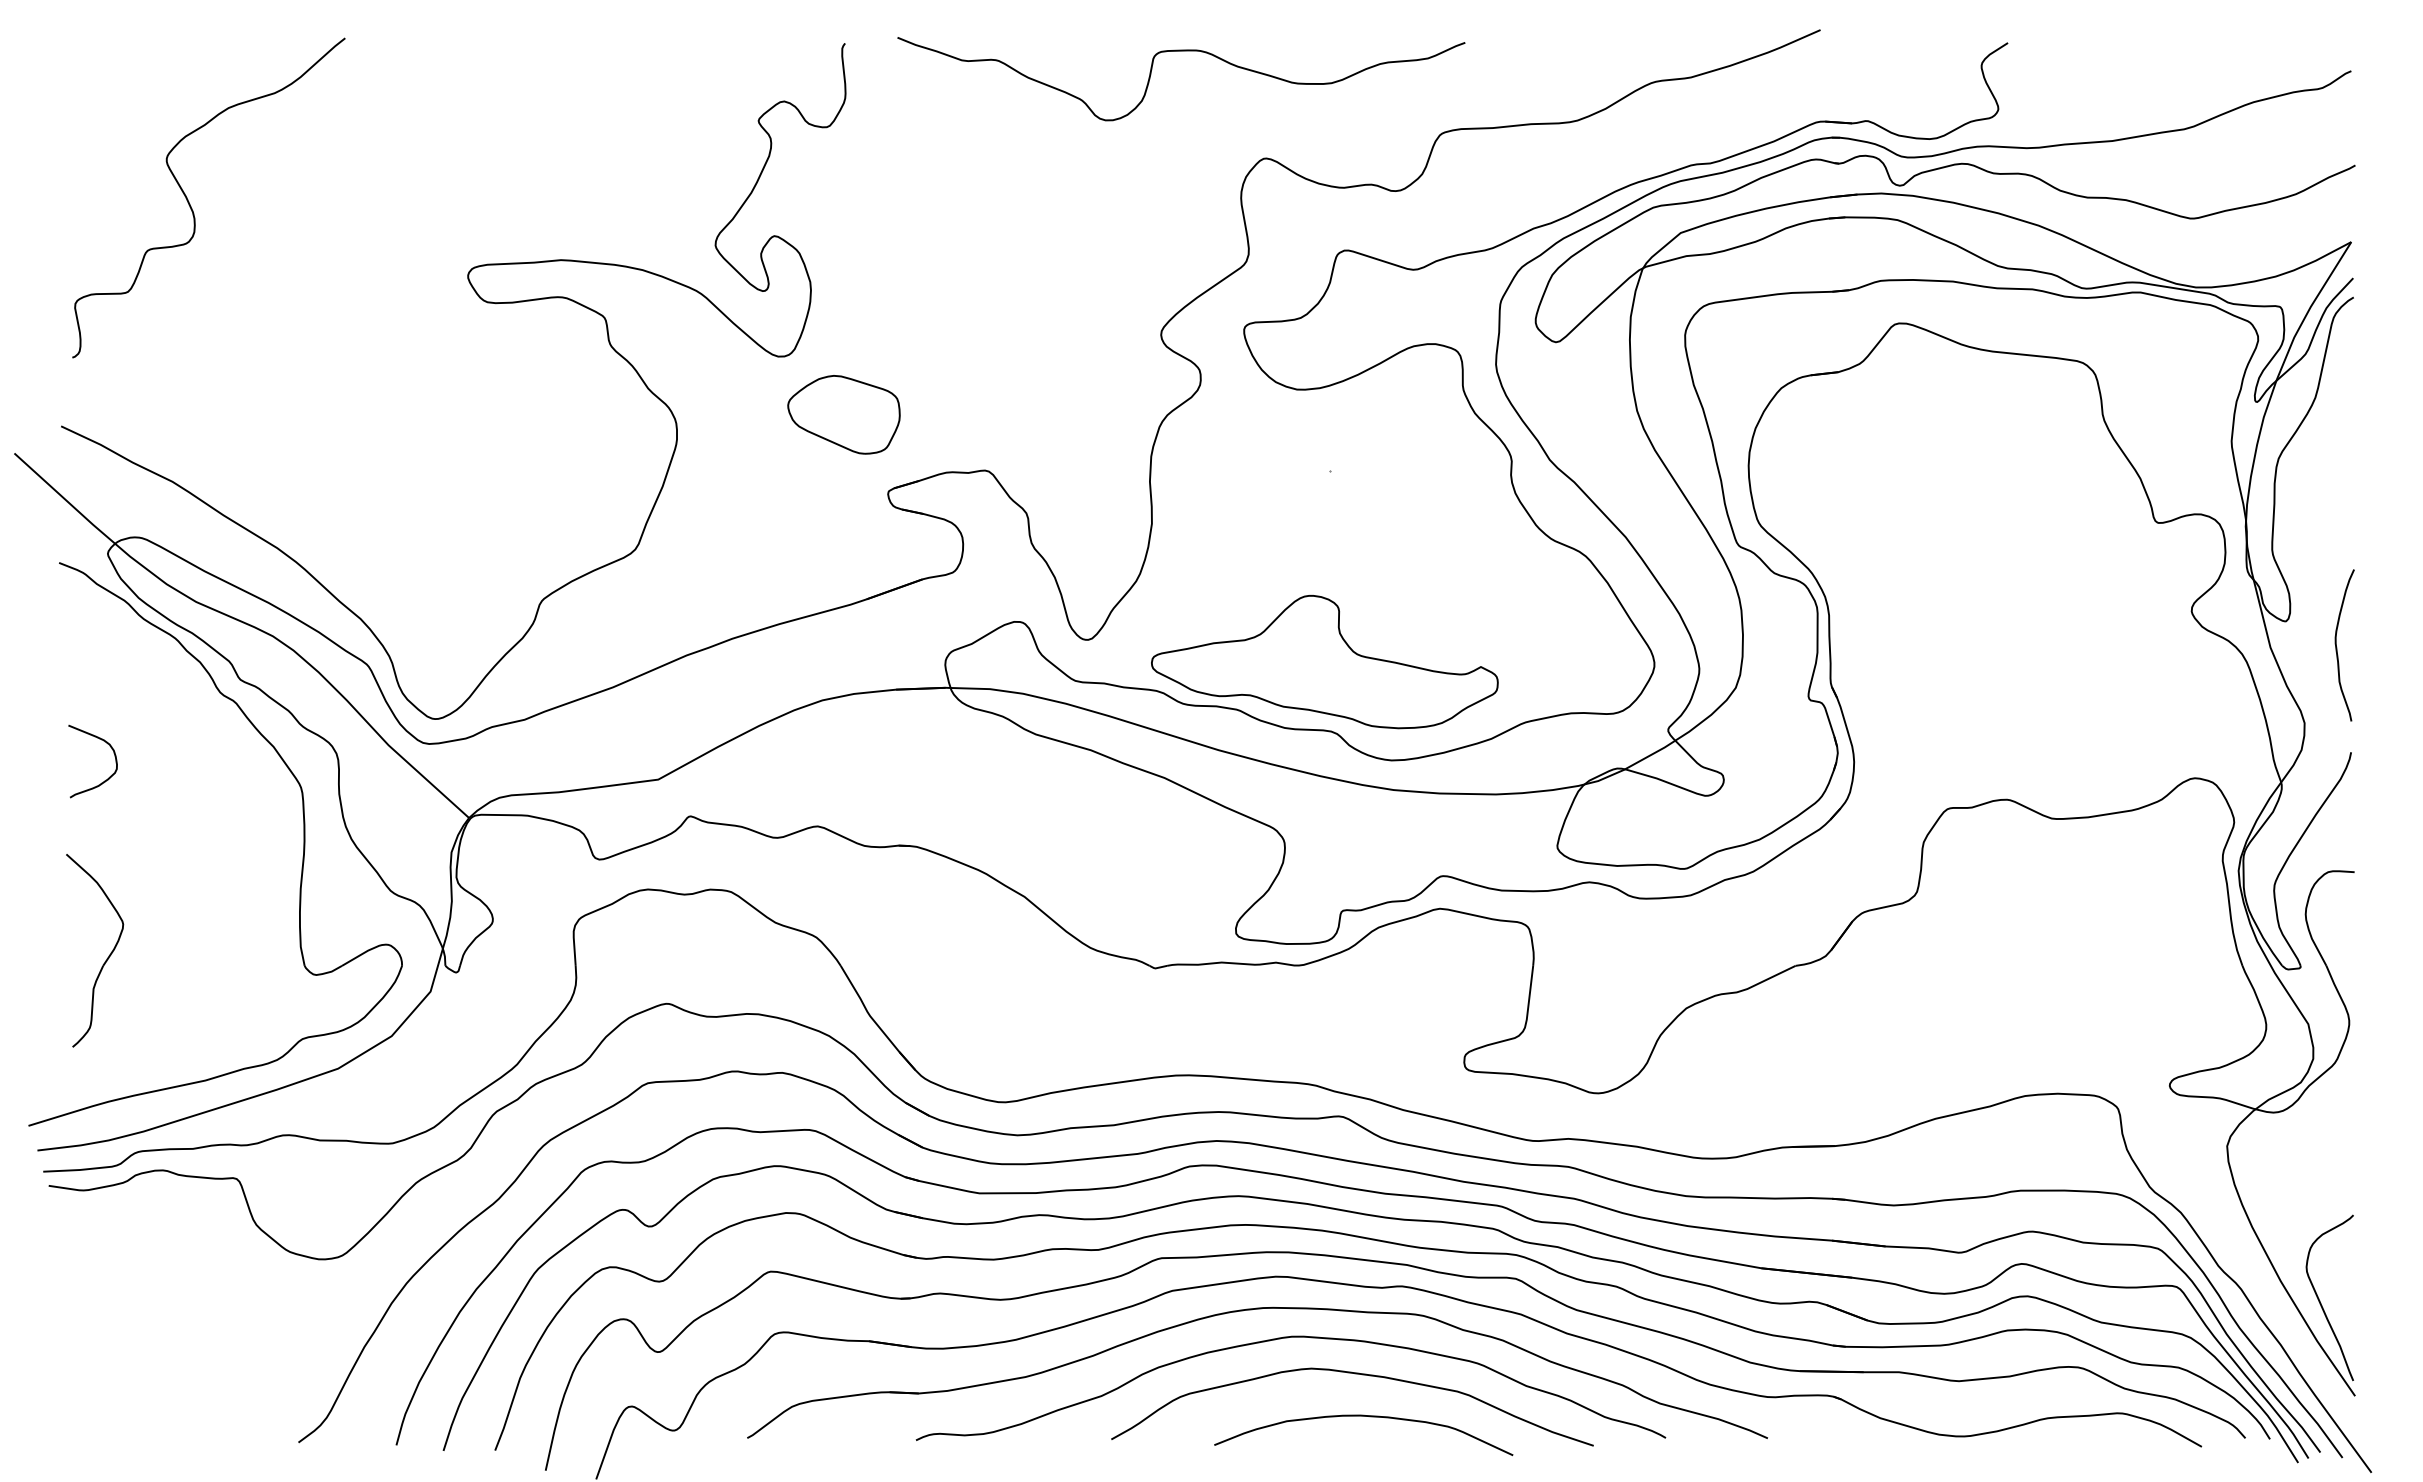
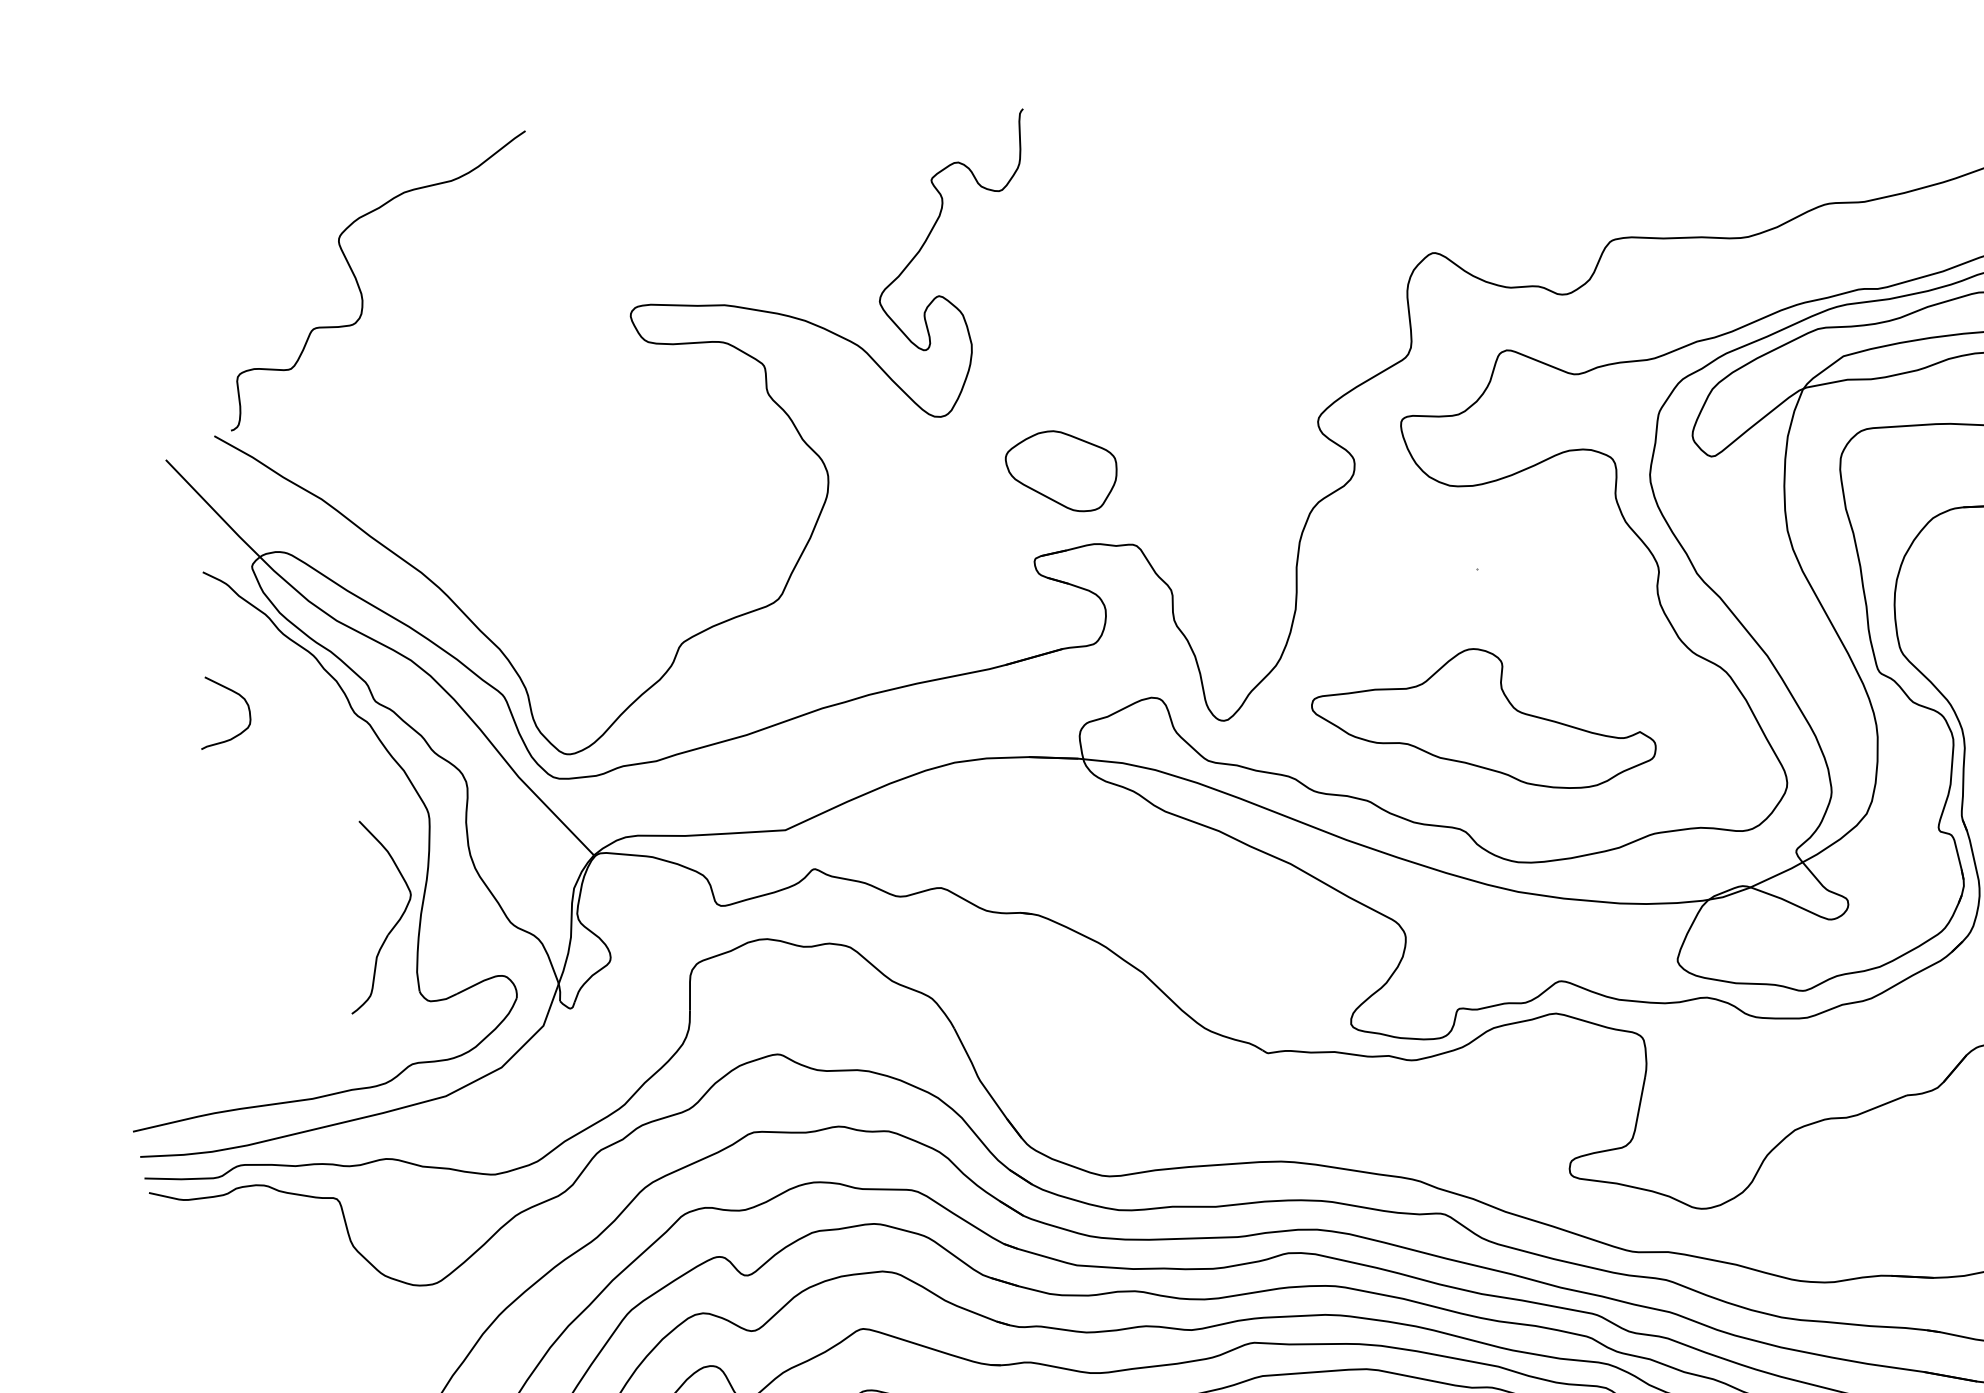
curve: (1181, 51) -> (1358, 140), removed
curve: (191, 206) -> (360, 288), moved
part: (843, 414) -> (1060, 470), moved
part: (1324, 662) -> (1484, 716), moved
curve: (111, 749) -> (246, 704), moved
part: (106, 958) -> (391, 927), moved

